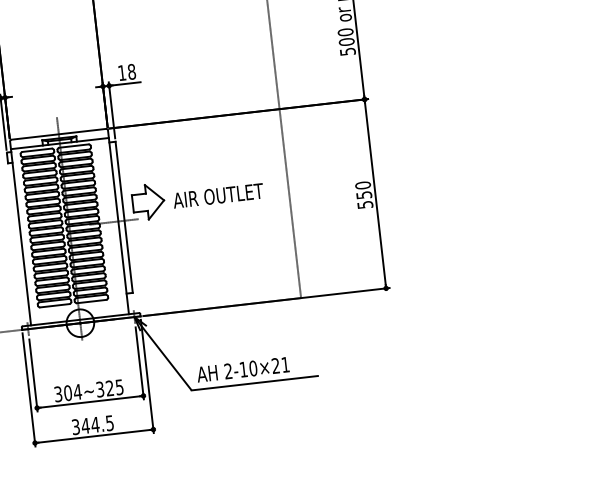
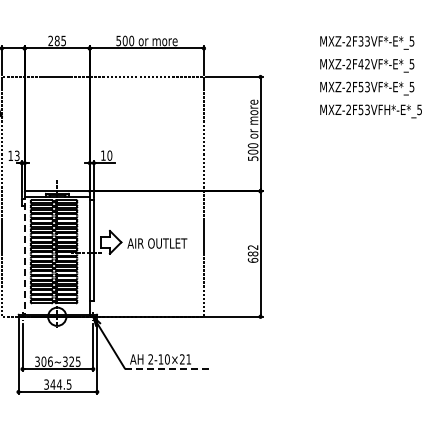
text: (131, 71) -> (109, 155), 18 -> 10
text: (363, 194) -> (252, 253), 550 -> 682
line: (20, 233) -> (24, 253), solid -> dashed
line: (255, 383) -> (167, 369), solid -> dashed
text: (76, 391) -> (49, 361), 304~325 -> 306~325

